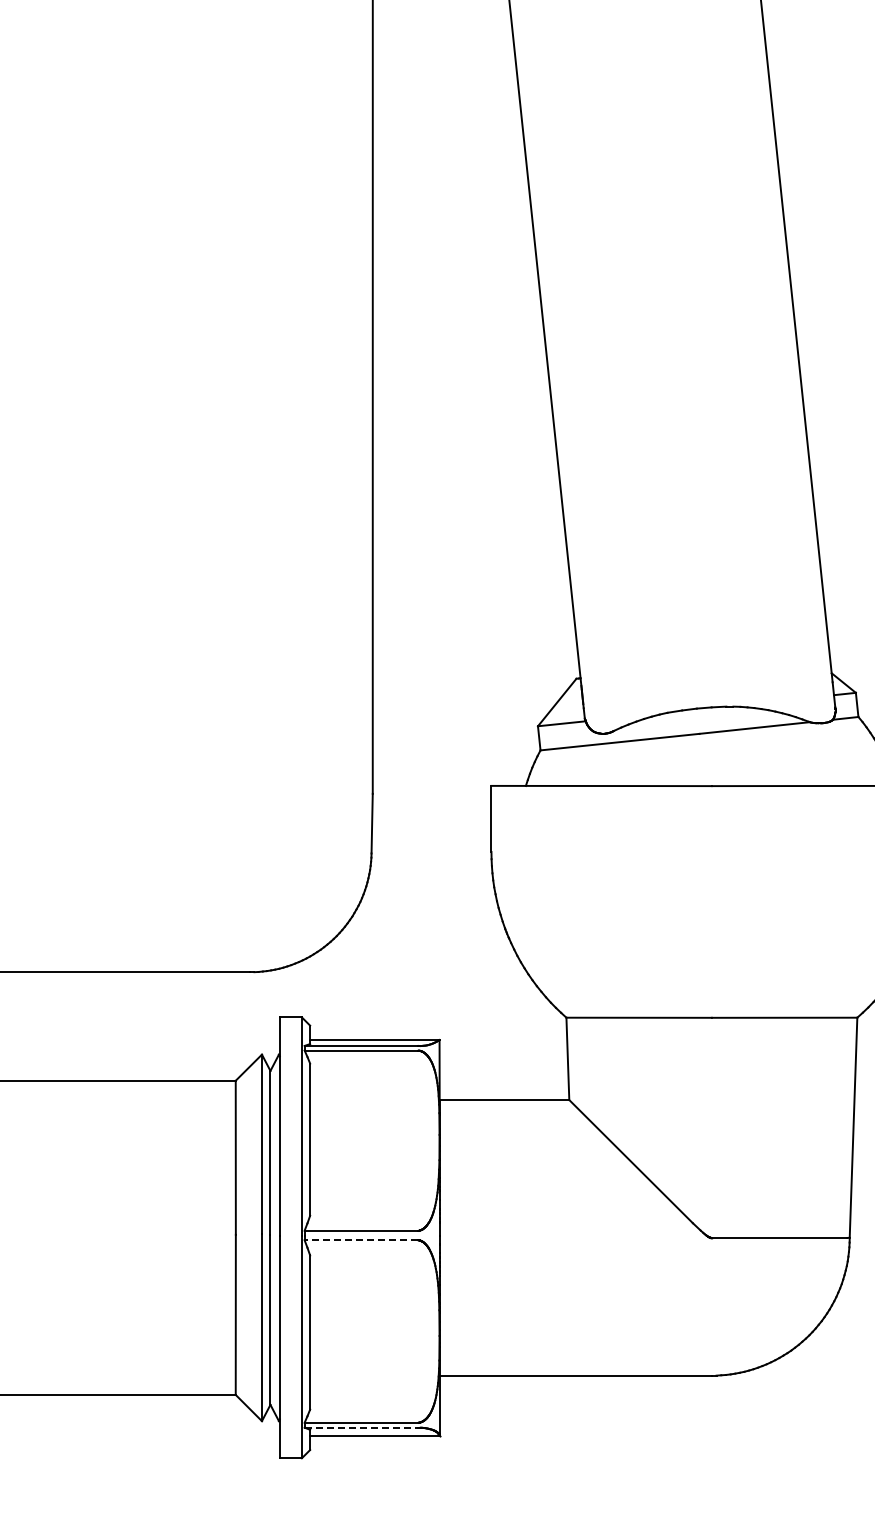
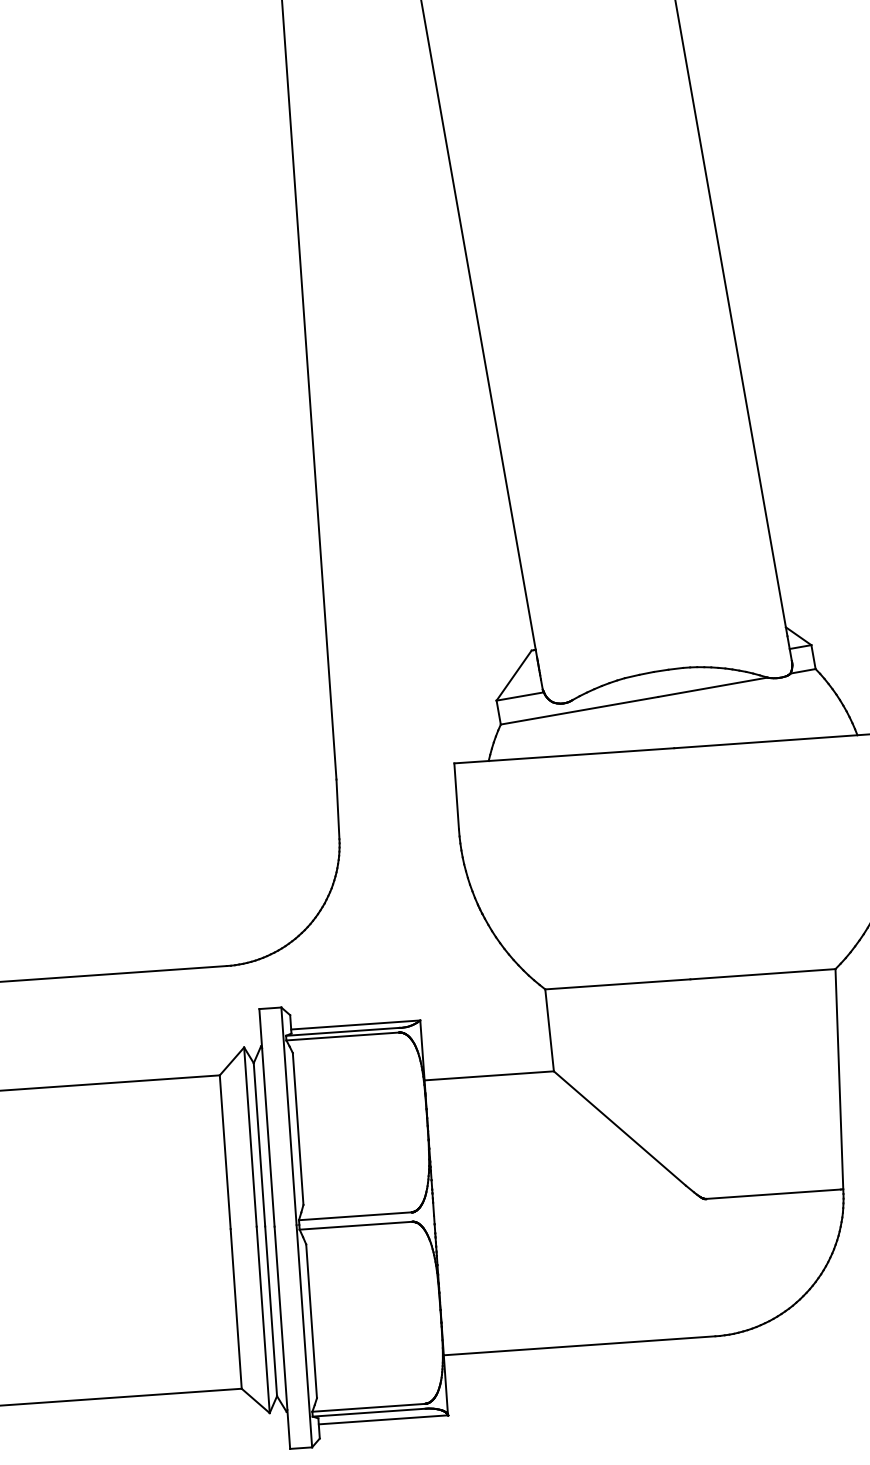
line: (360, 1240) -> (355, 1226), dashed -> solid
line: (361, 1427) -> (369, 1412), dashed -> solid

